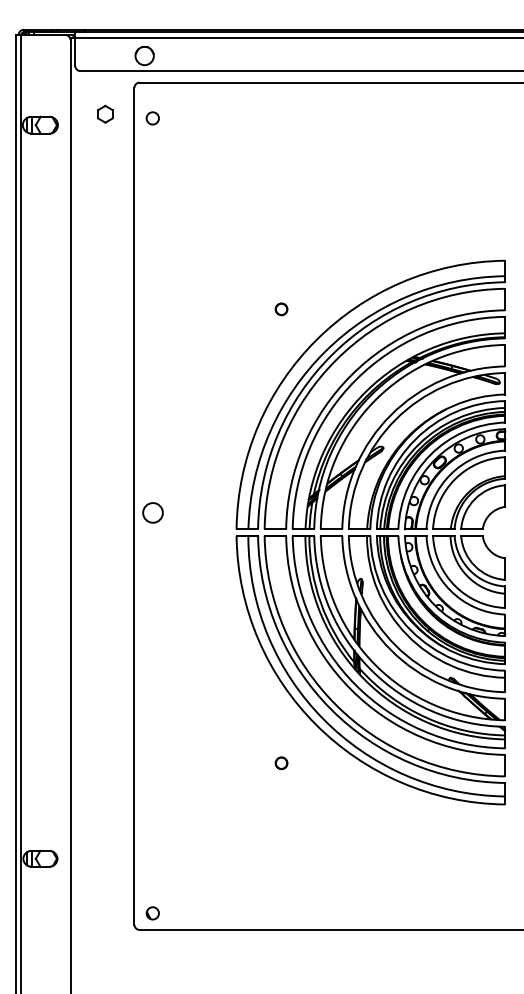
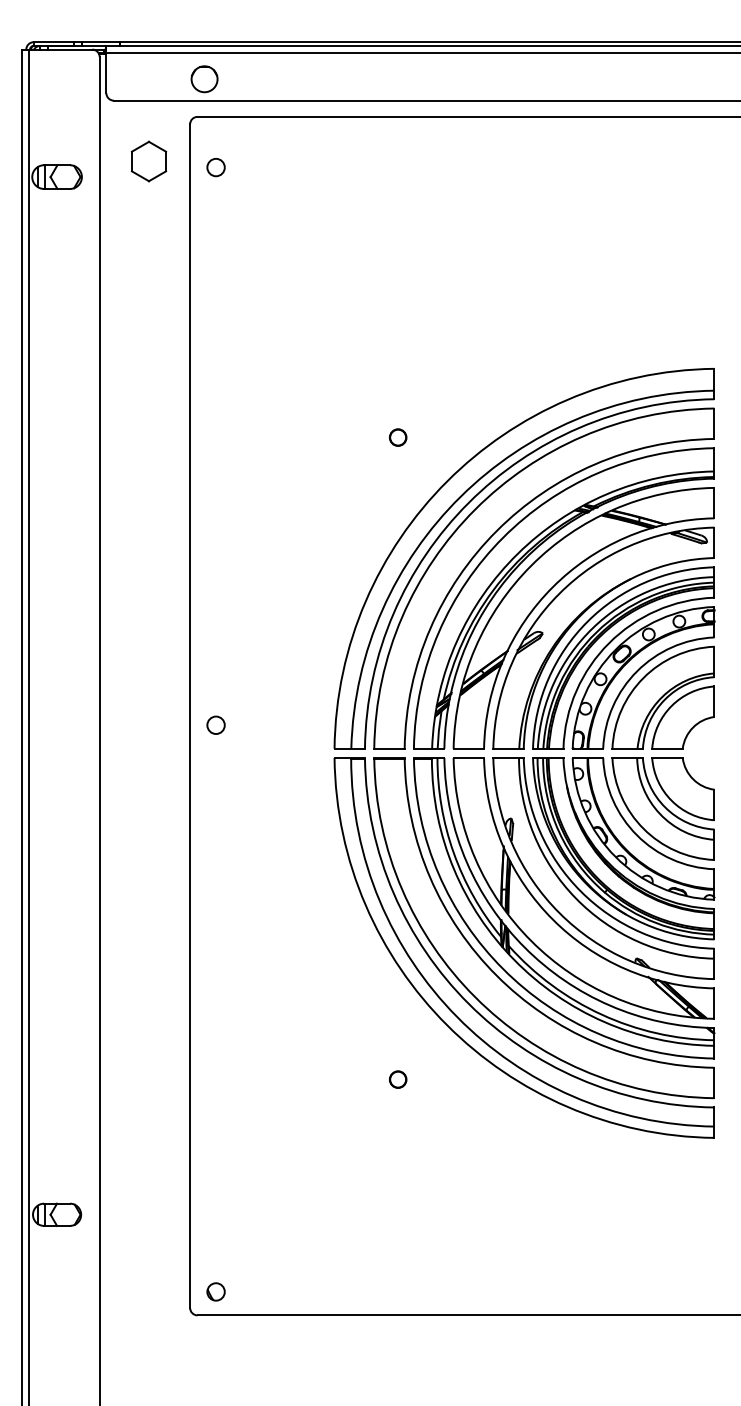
part: (105, 114) -> (149, 161), size x1.67
circle: (152, 512) -> (215, 724), size x0.62

